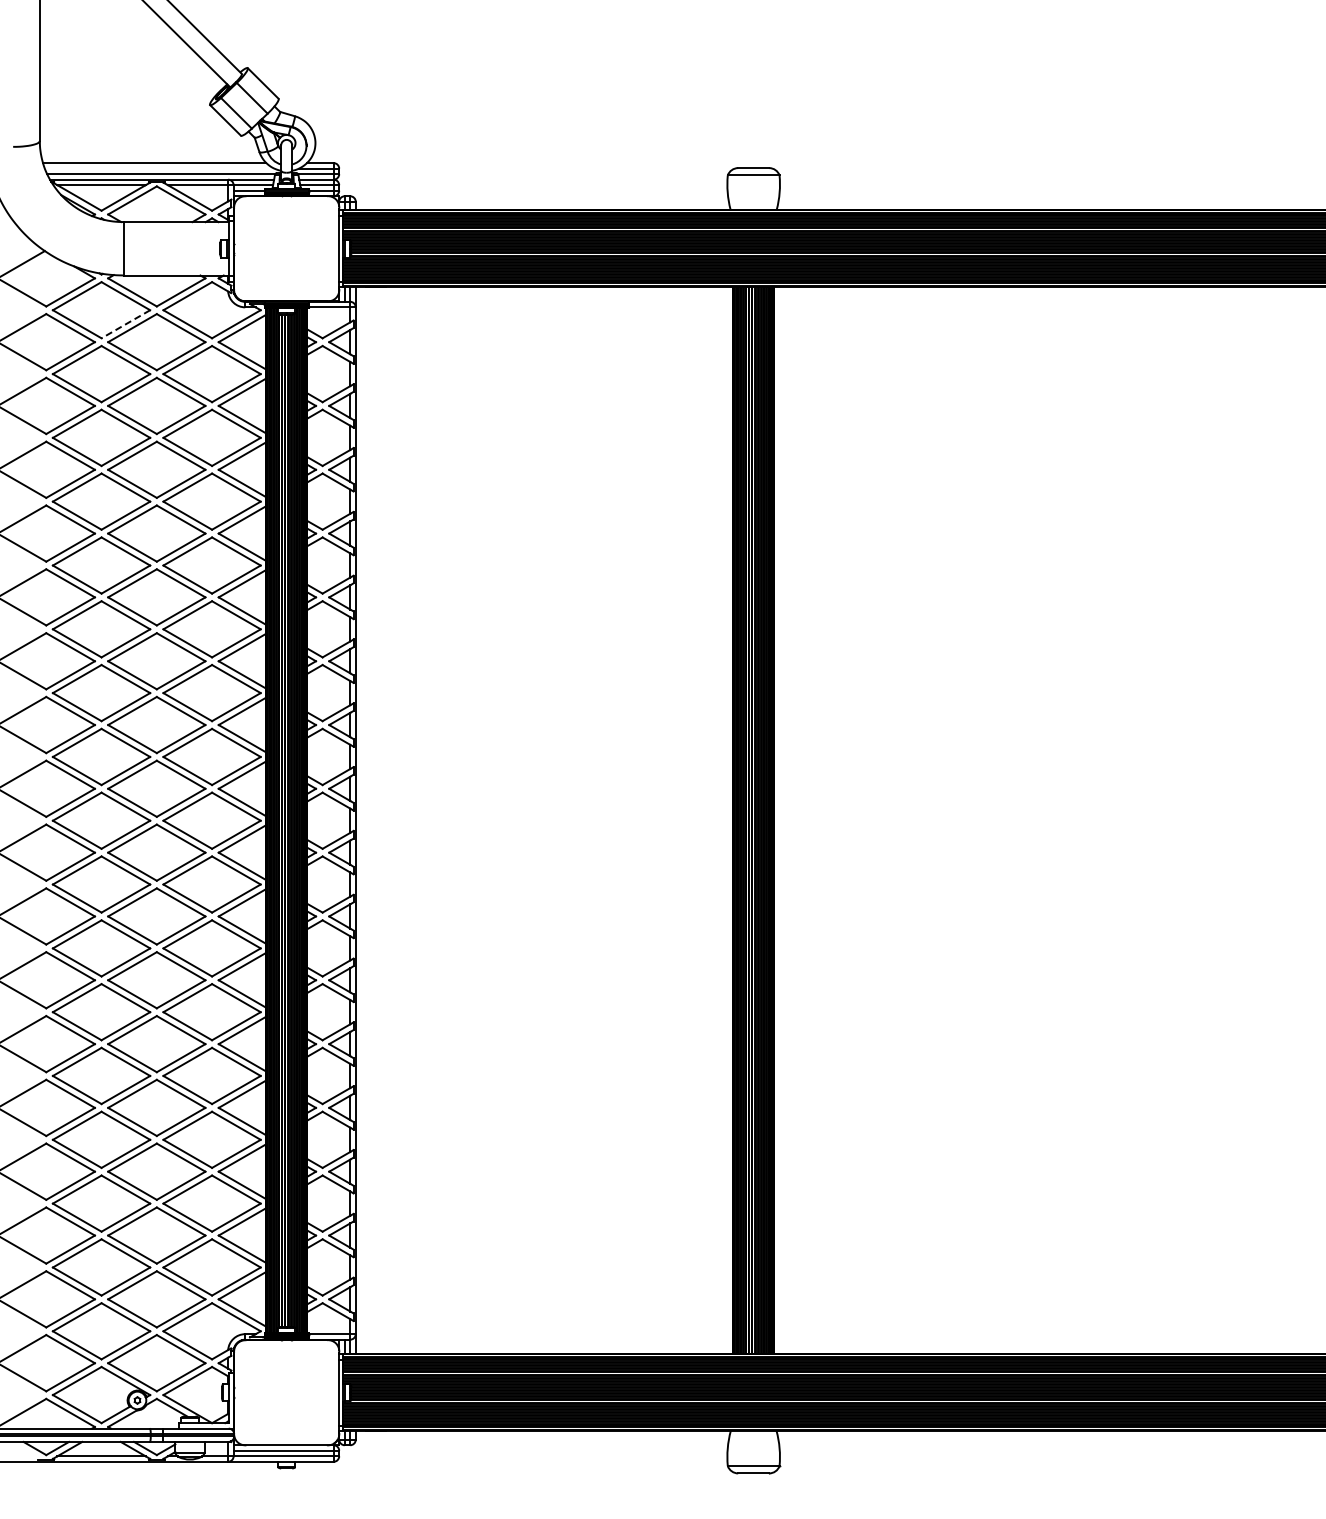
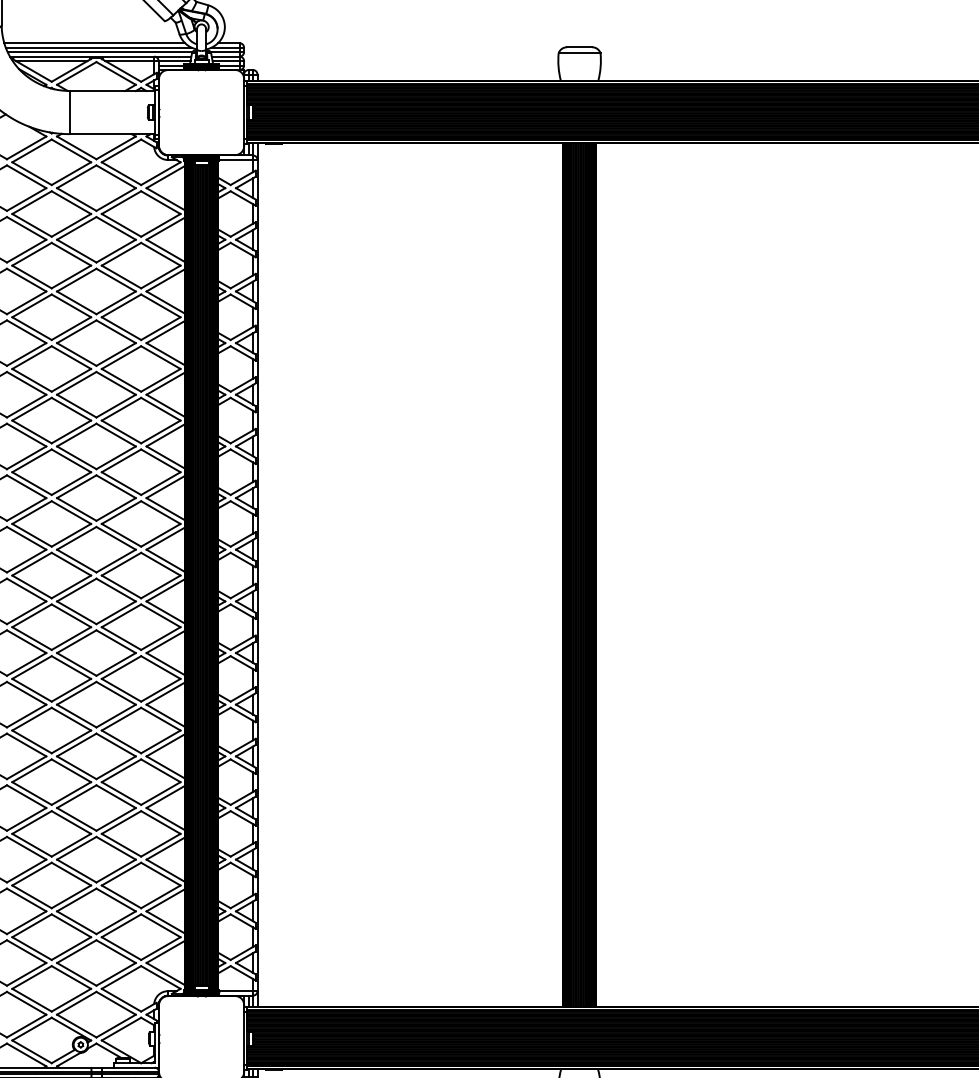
line: (159, 168) -> (98, 47), added
line: (125, 324) -> (71, 173), dashed -> solid

